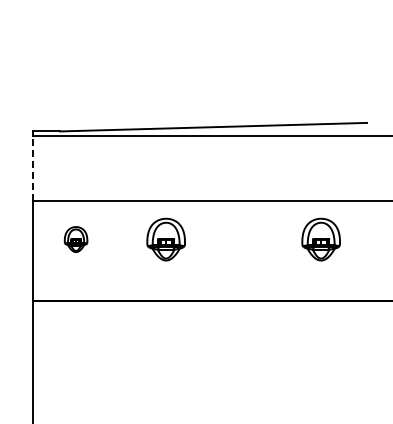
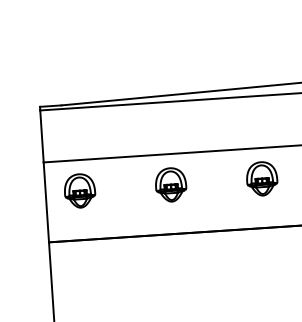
line: (33, 168) -> (42, 136), dashed -> solid
part: (75, 239) -> (79, 190), size x1.67
part: (165, 239) -> (170, 184), moved
part: (320, 239) -> (261, 178), moved

